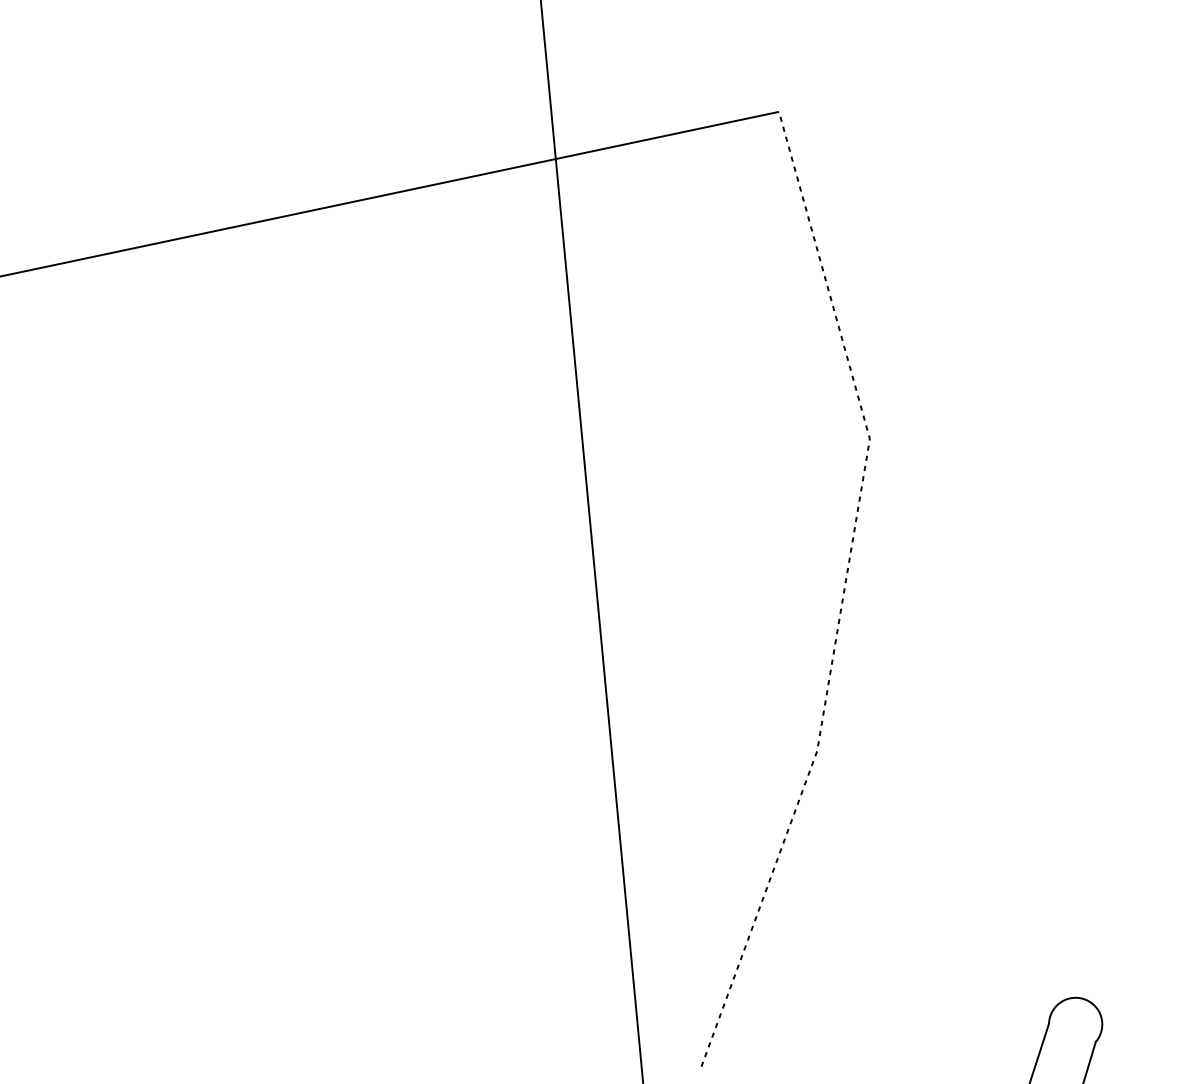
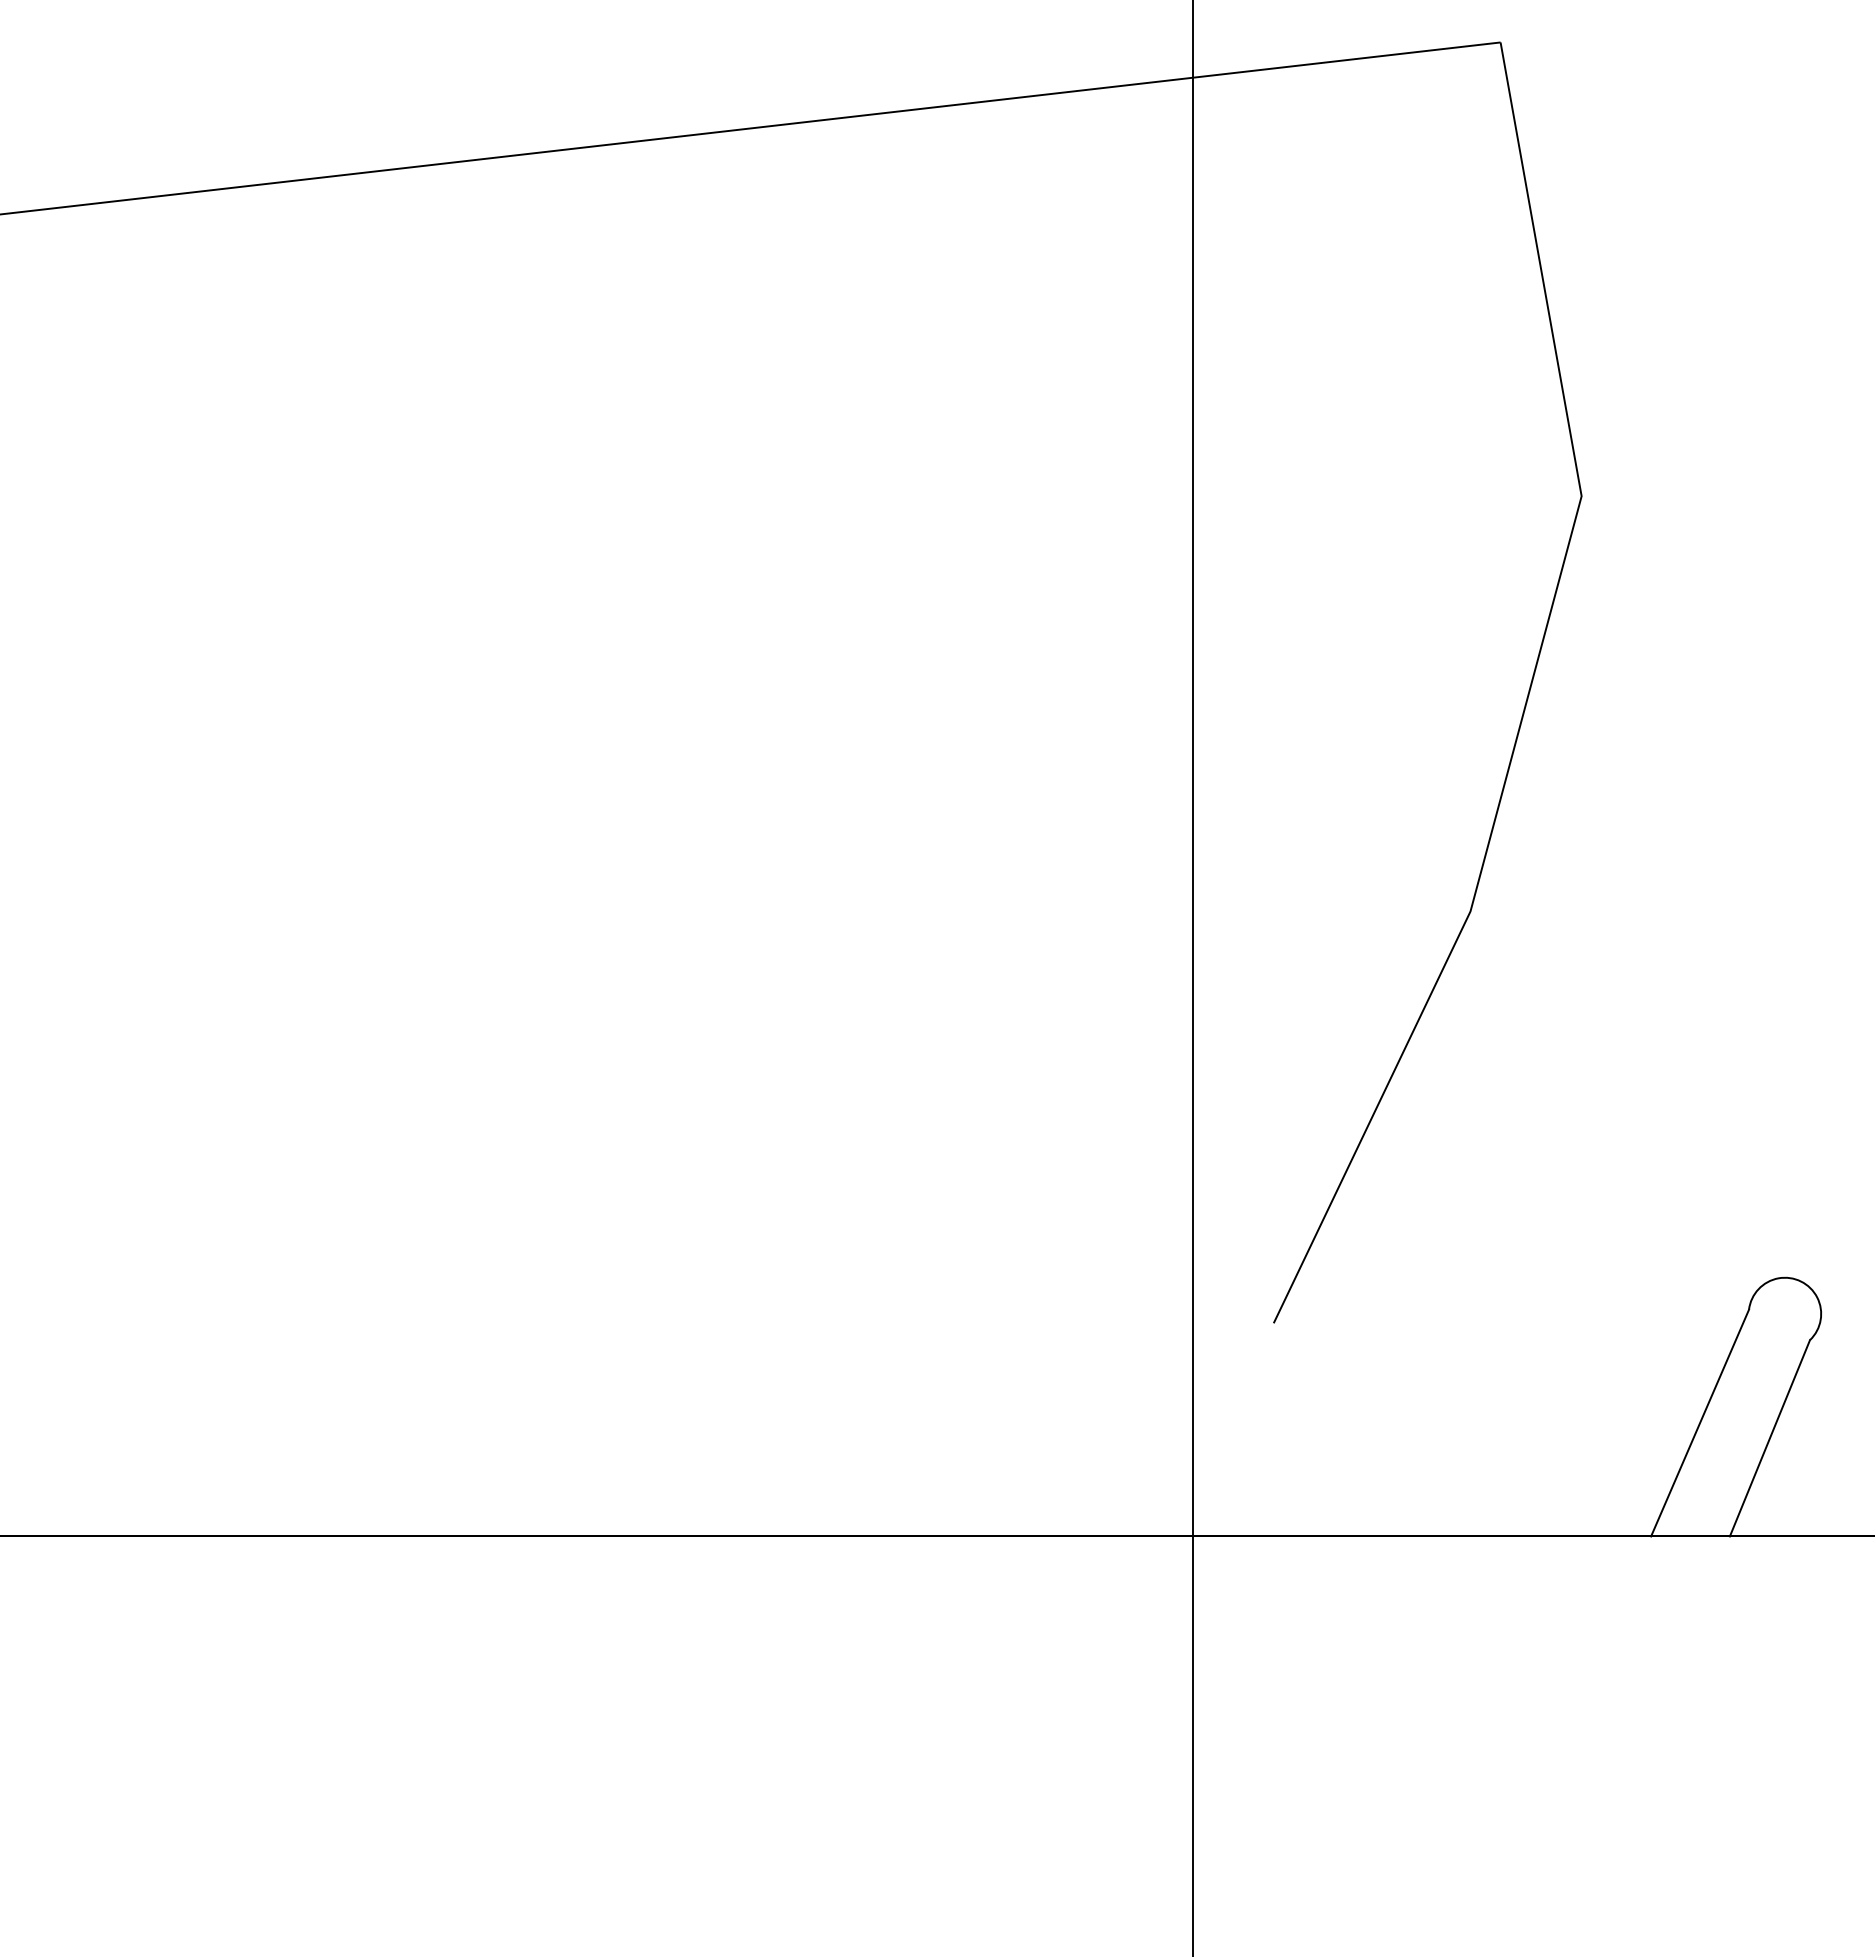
line: (843, 593) -> (1526, 701), dashed -> solid

